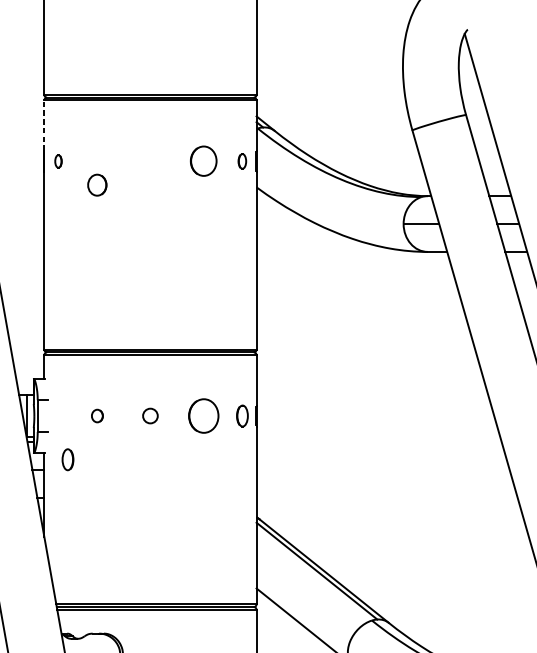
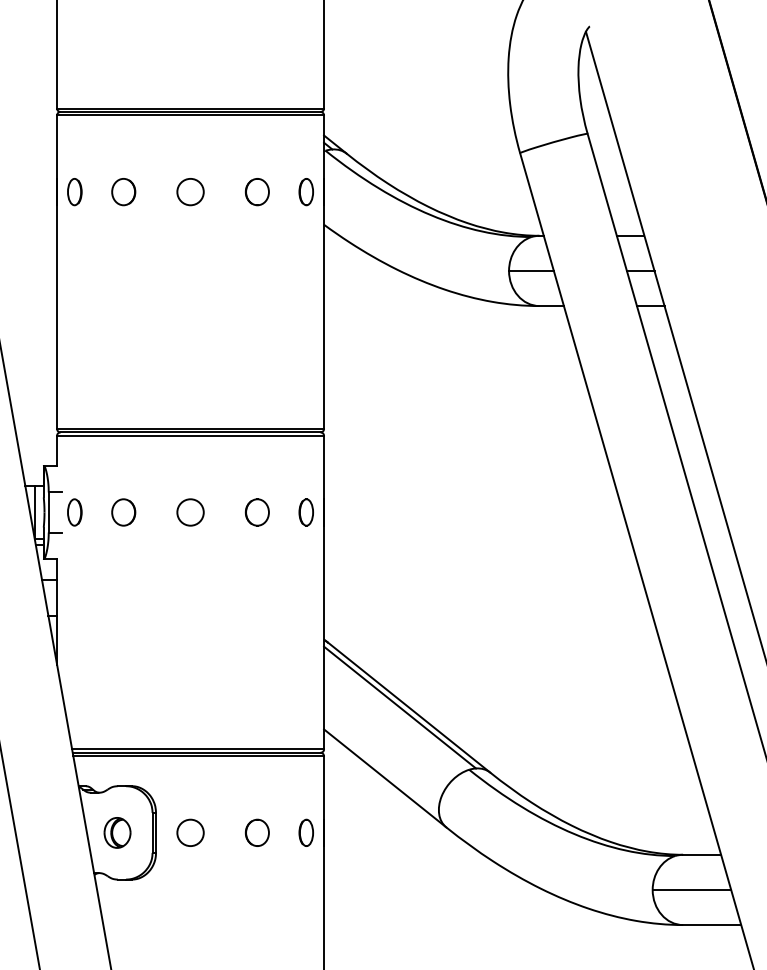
line: (44, 125) -> (57, 147), dashed -> solid
part: (58, 161) -> (74, 192), size x1.67
circle: (150, 161) -> (190, 192), added
part: (202, 161) -> (256, 192), size x0.71
part: (241, 161) -> (305, 192), size x1.43
part: (97, 185) -> (123, 192), moved
part: (97, 416) -> (123, 512), size x1.67
circle: (150, 416) -> (190, 512), size x1.43
part: (202, 416) -> (256, 512), size x0.62
part: (67, 459) -> (74, 512), moved

